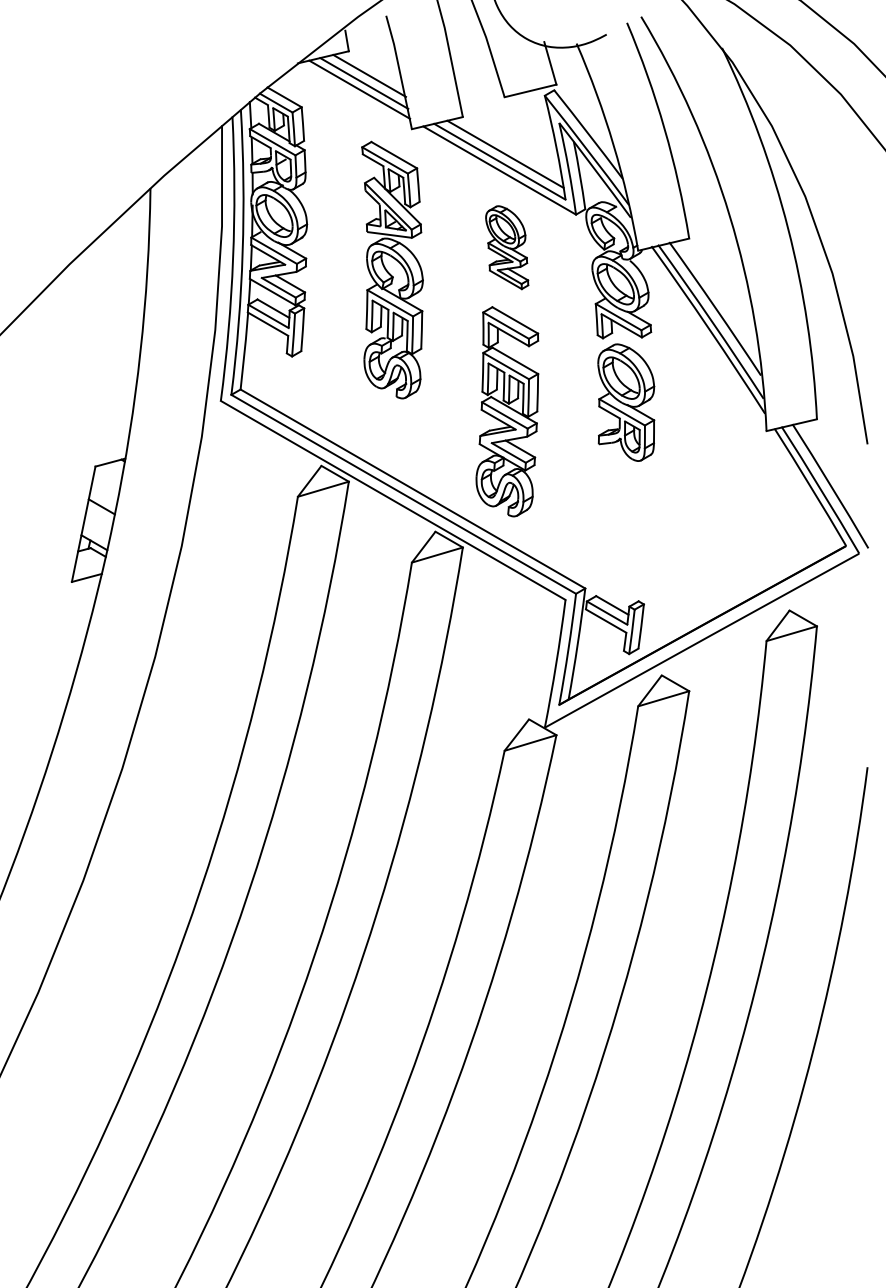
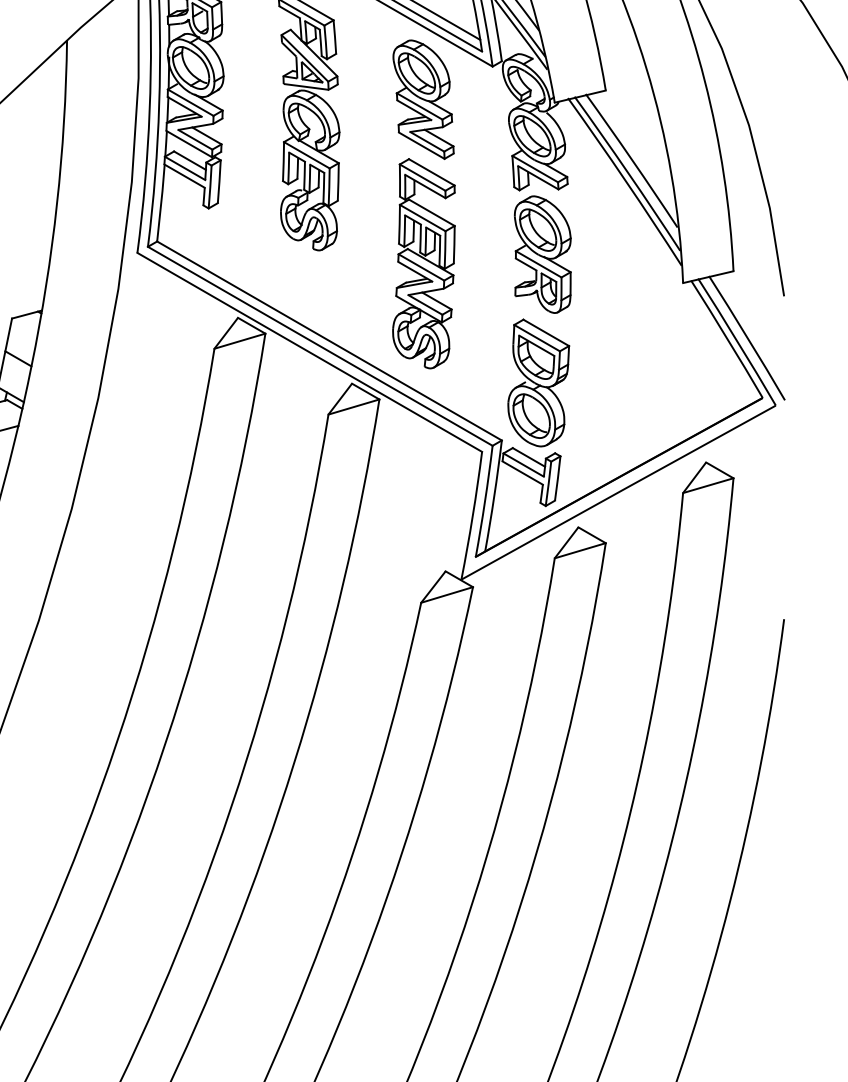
part: (507, 247) -> (424, 99), size x1.43
part: (621, 530) -> (538, 382), added

